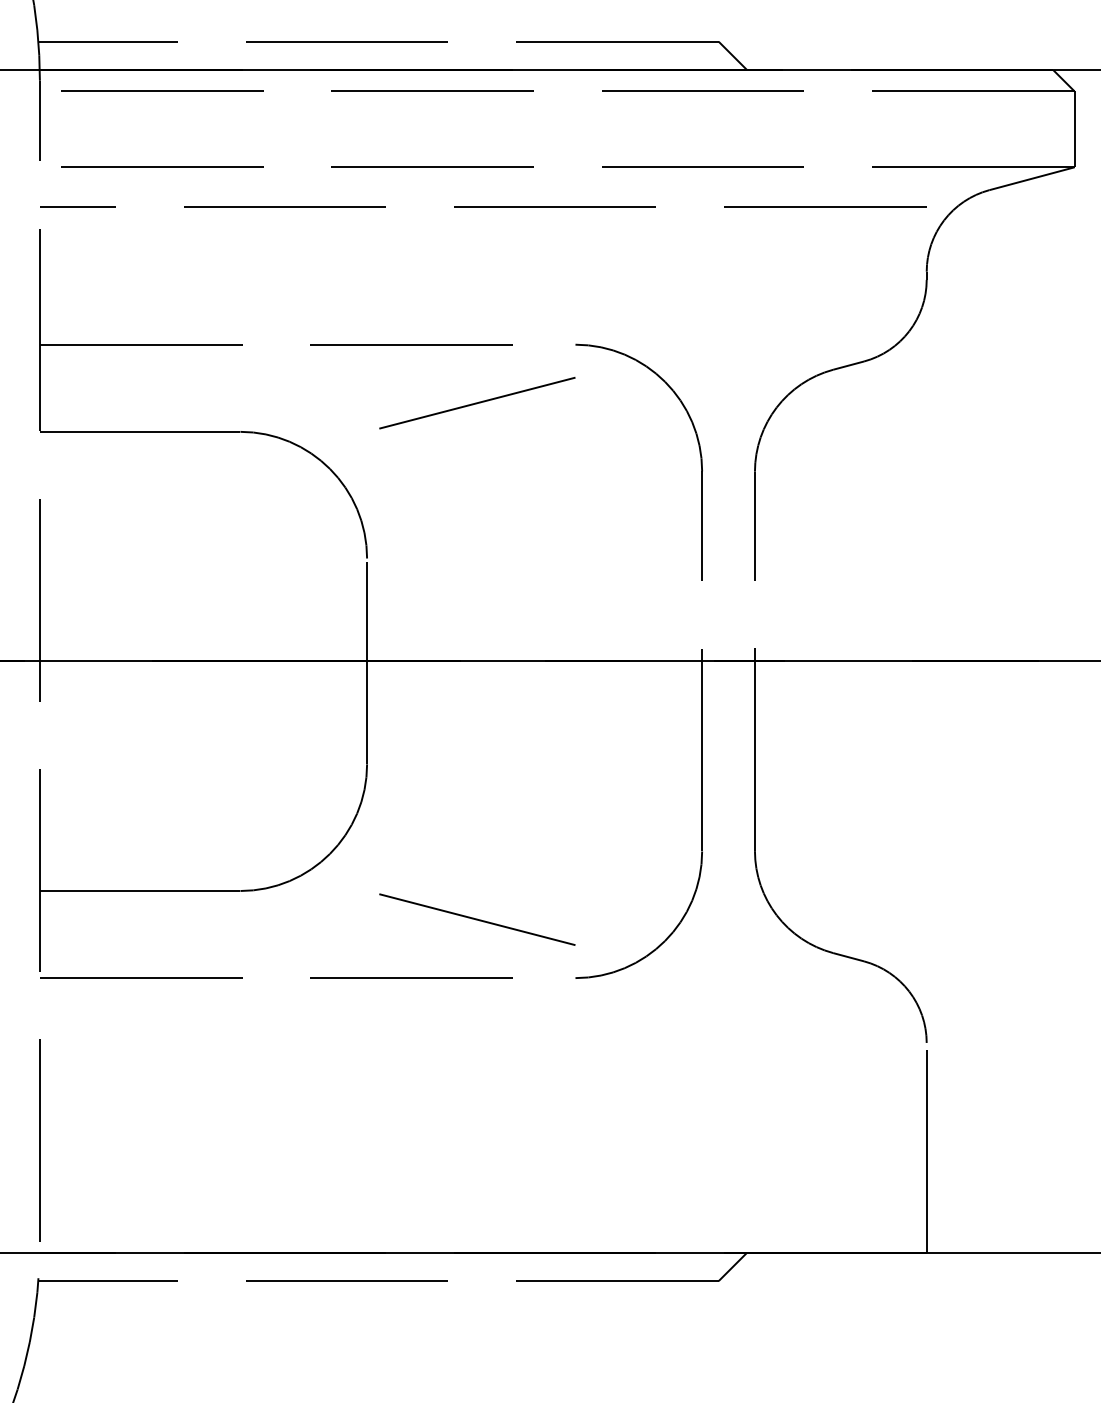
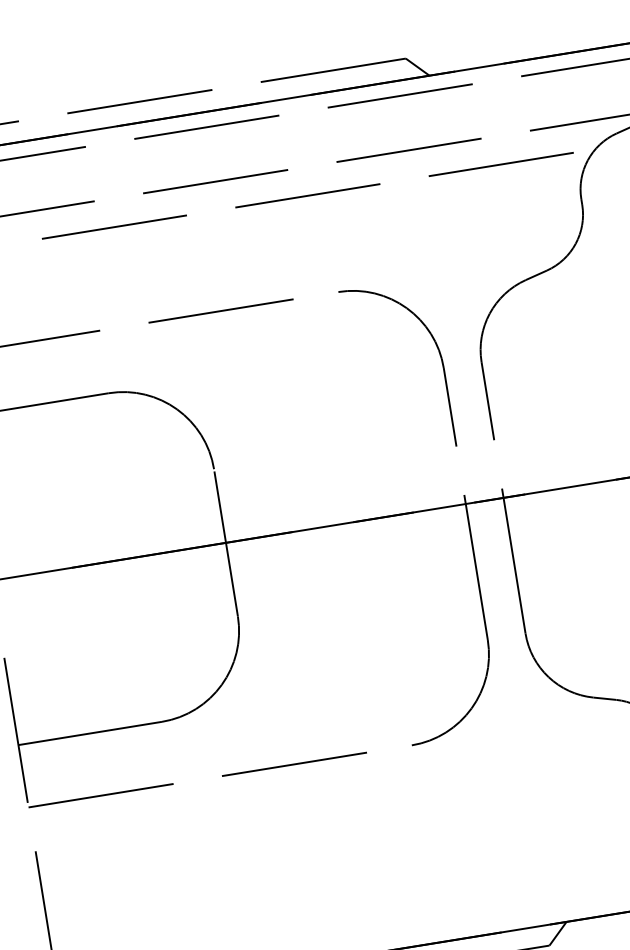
line: (477, 403) -> (275, 345), removed
line: (477, 919) -> (334, 714), removed

